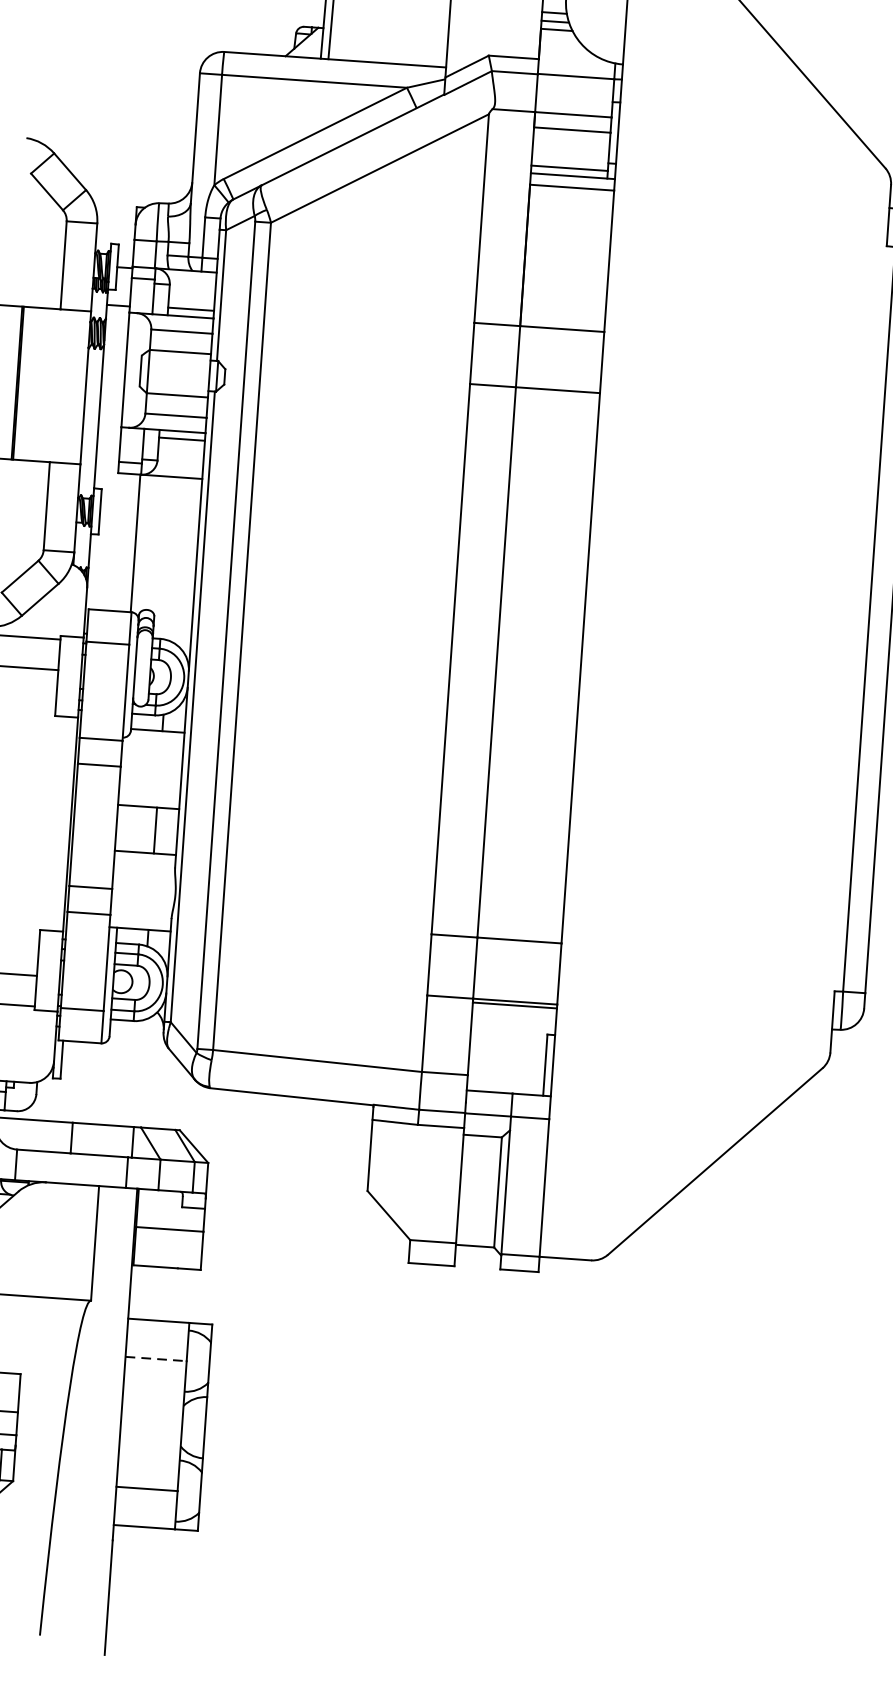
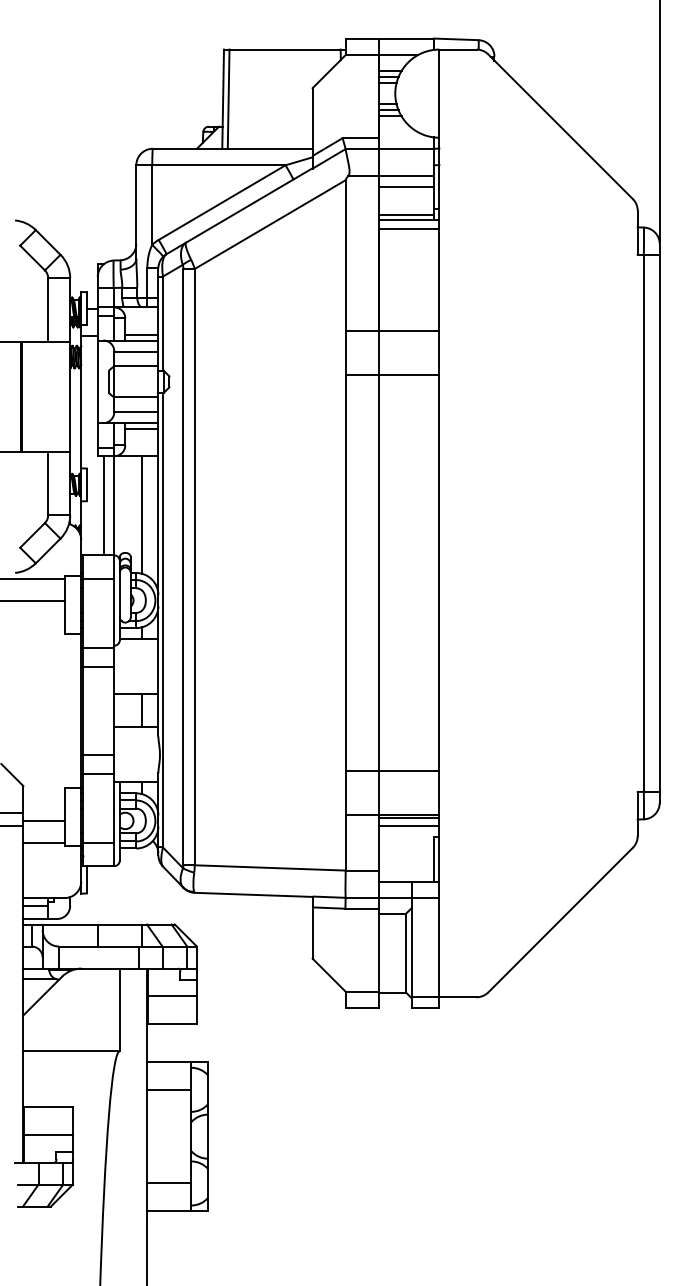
line: (121, 542) -> (103, 505), added
line: (174, 558) -> (142, 514), added
line: (513, 1016) -> (408, 826), added
line: (156, 1358) -> (169, 1089), dashed -> solid

